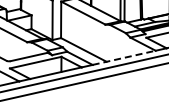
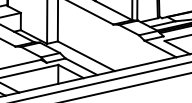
line: (124, 57) -> (137, 65), dashed -> solid

